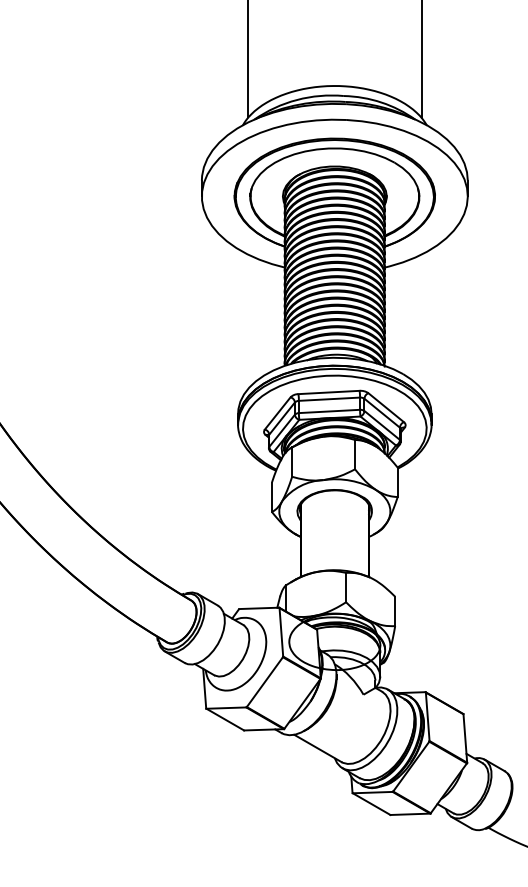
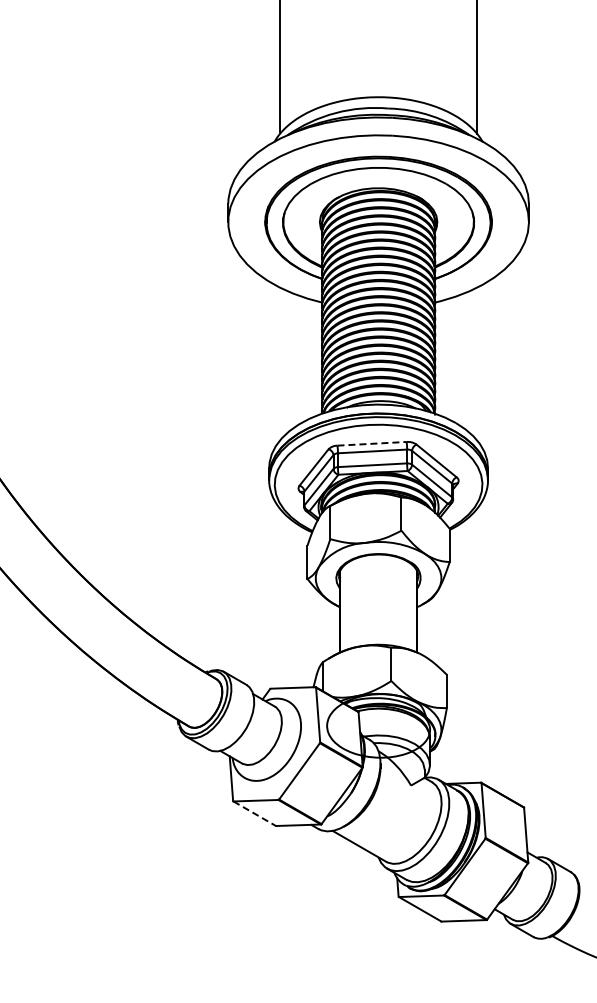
line: (329, 392) -> (372, 443), solid -> dashed
line: (225, 719) -> (254, 813), solid -> dashed

